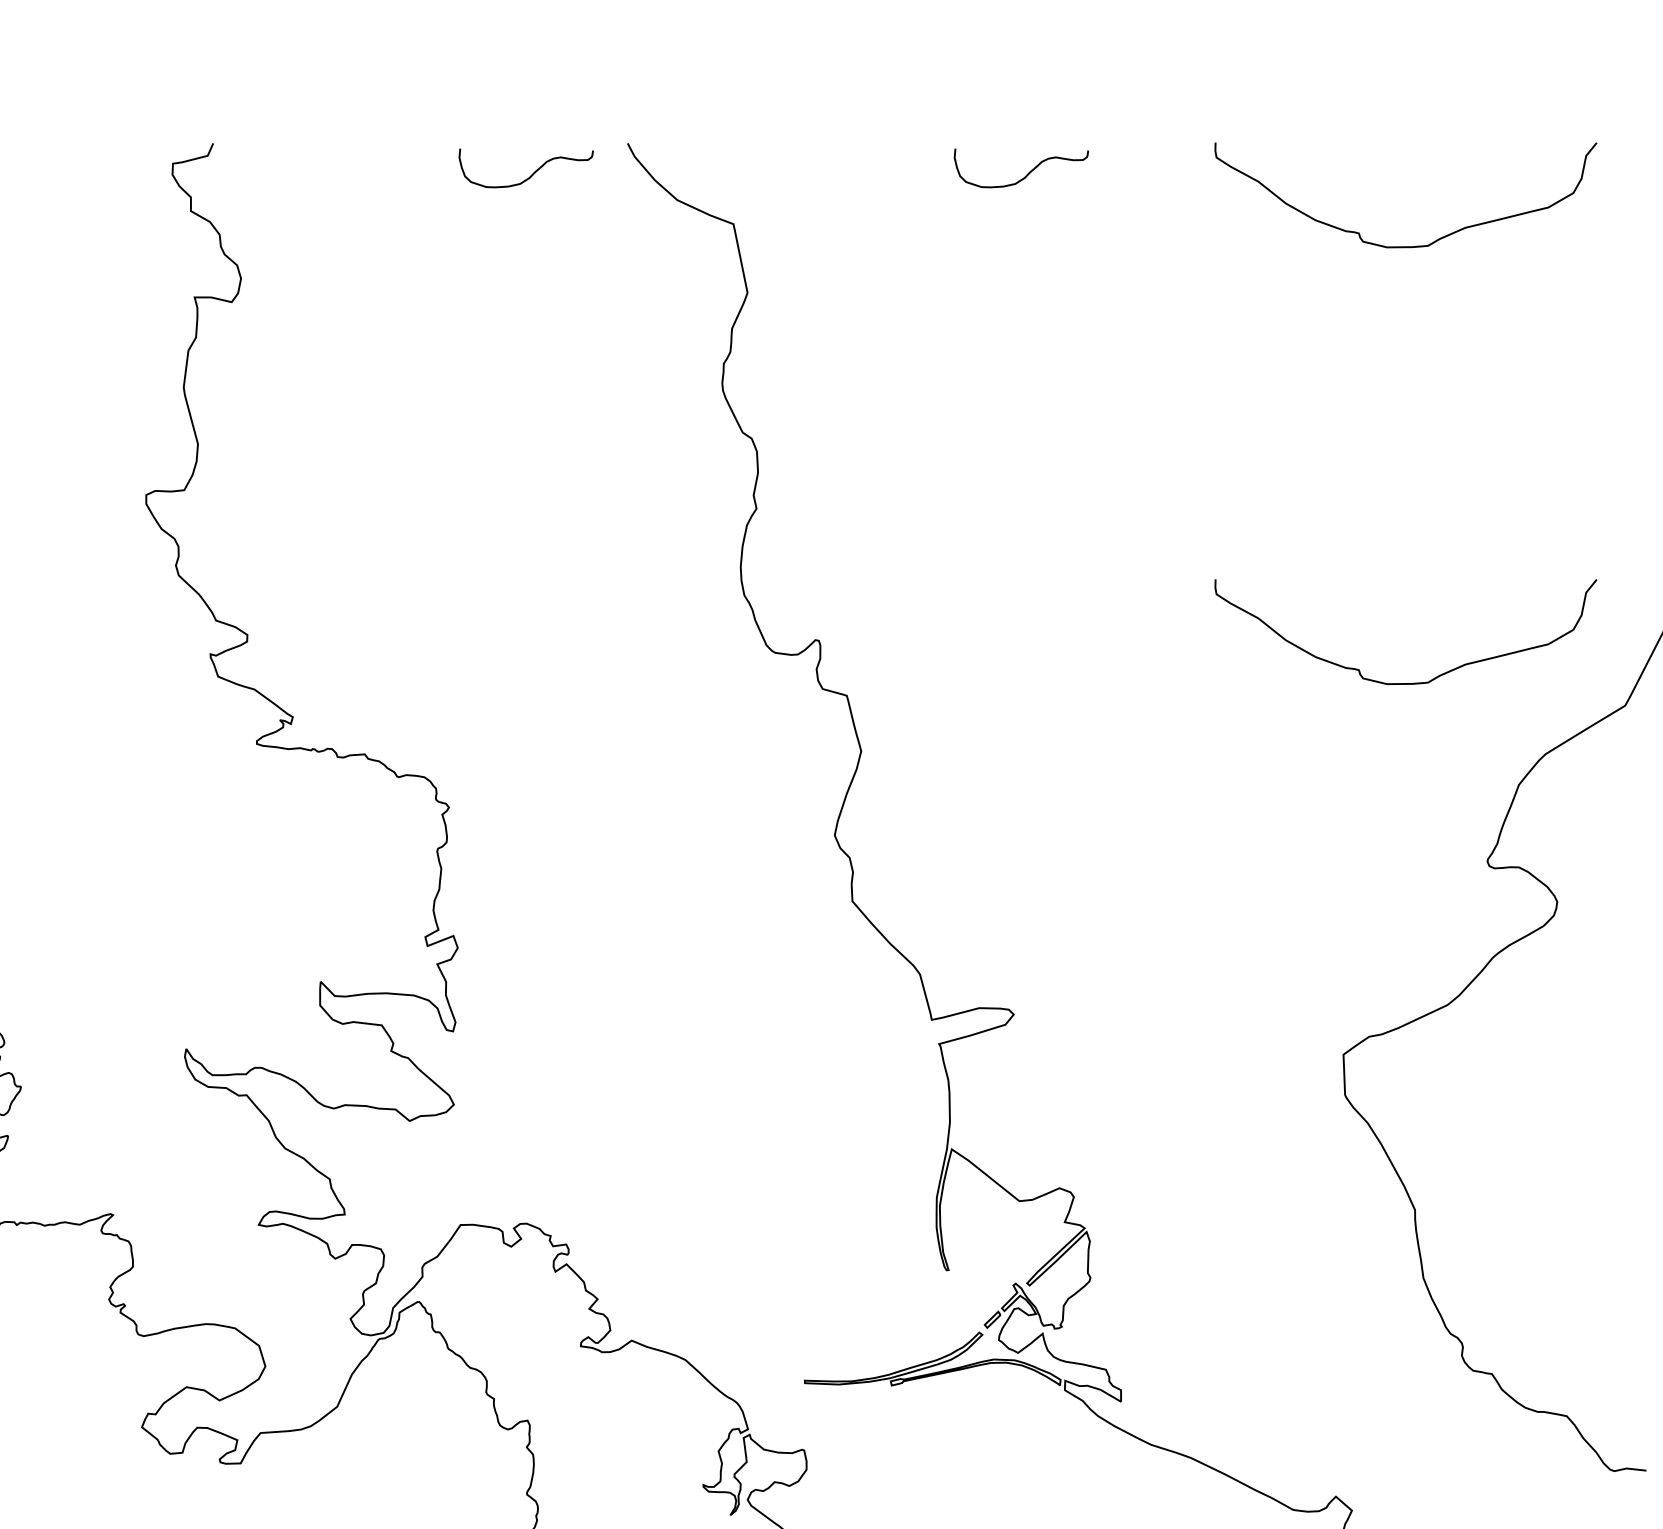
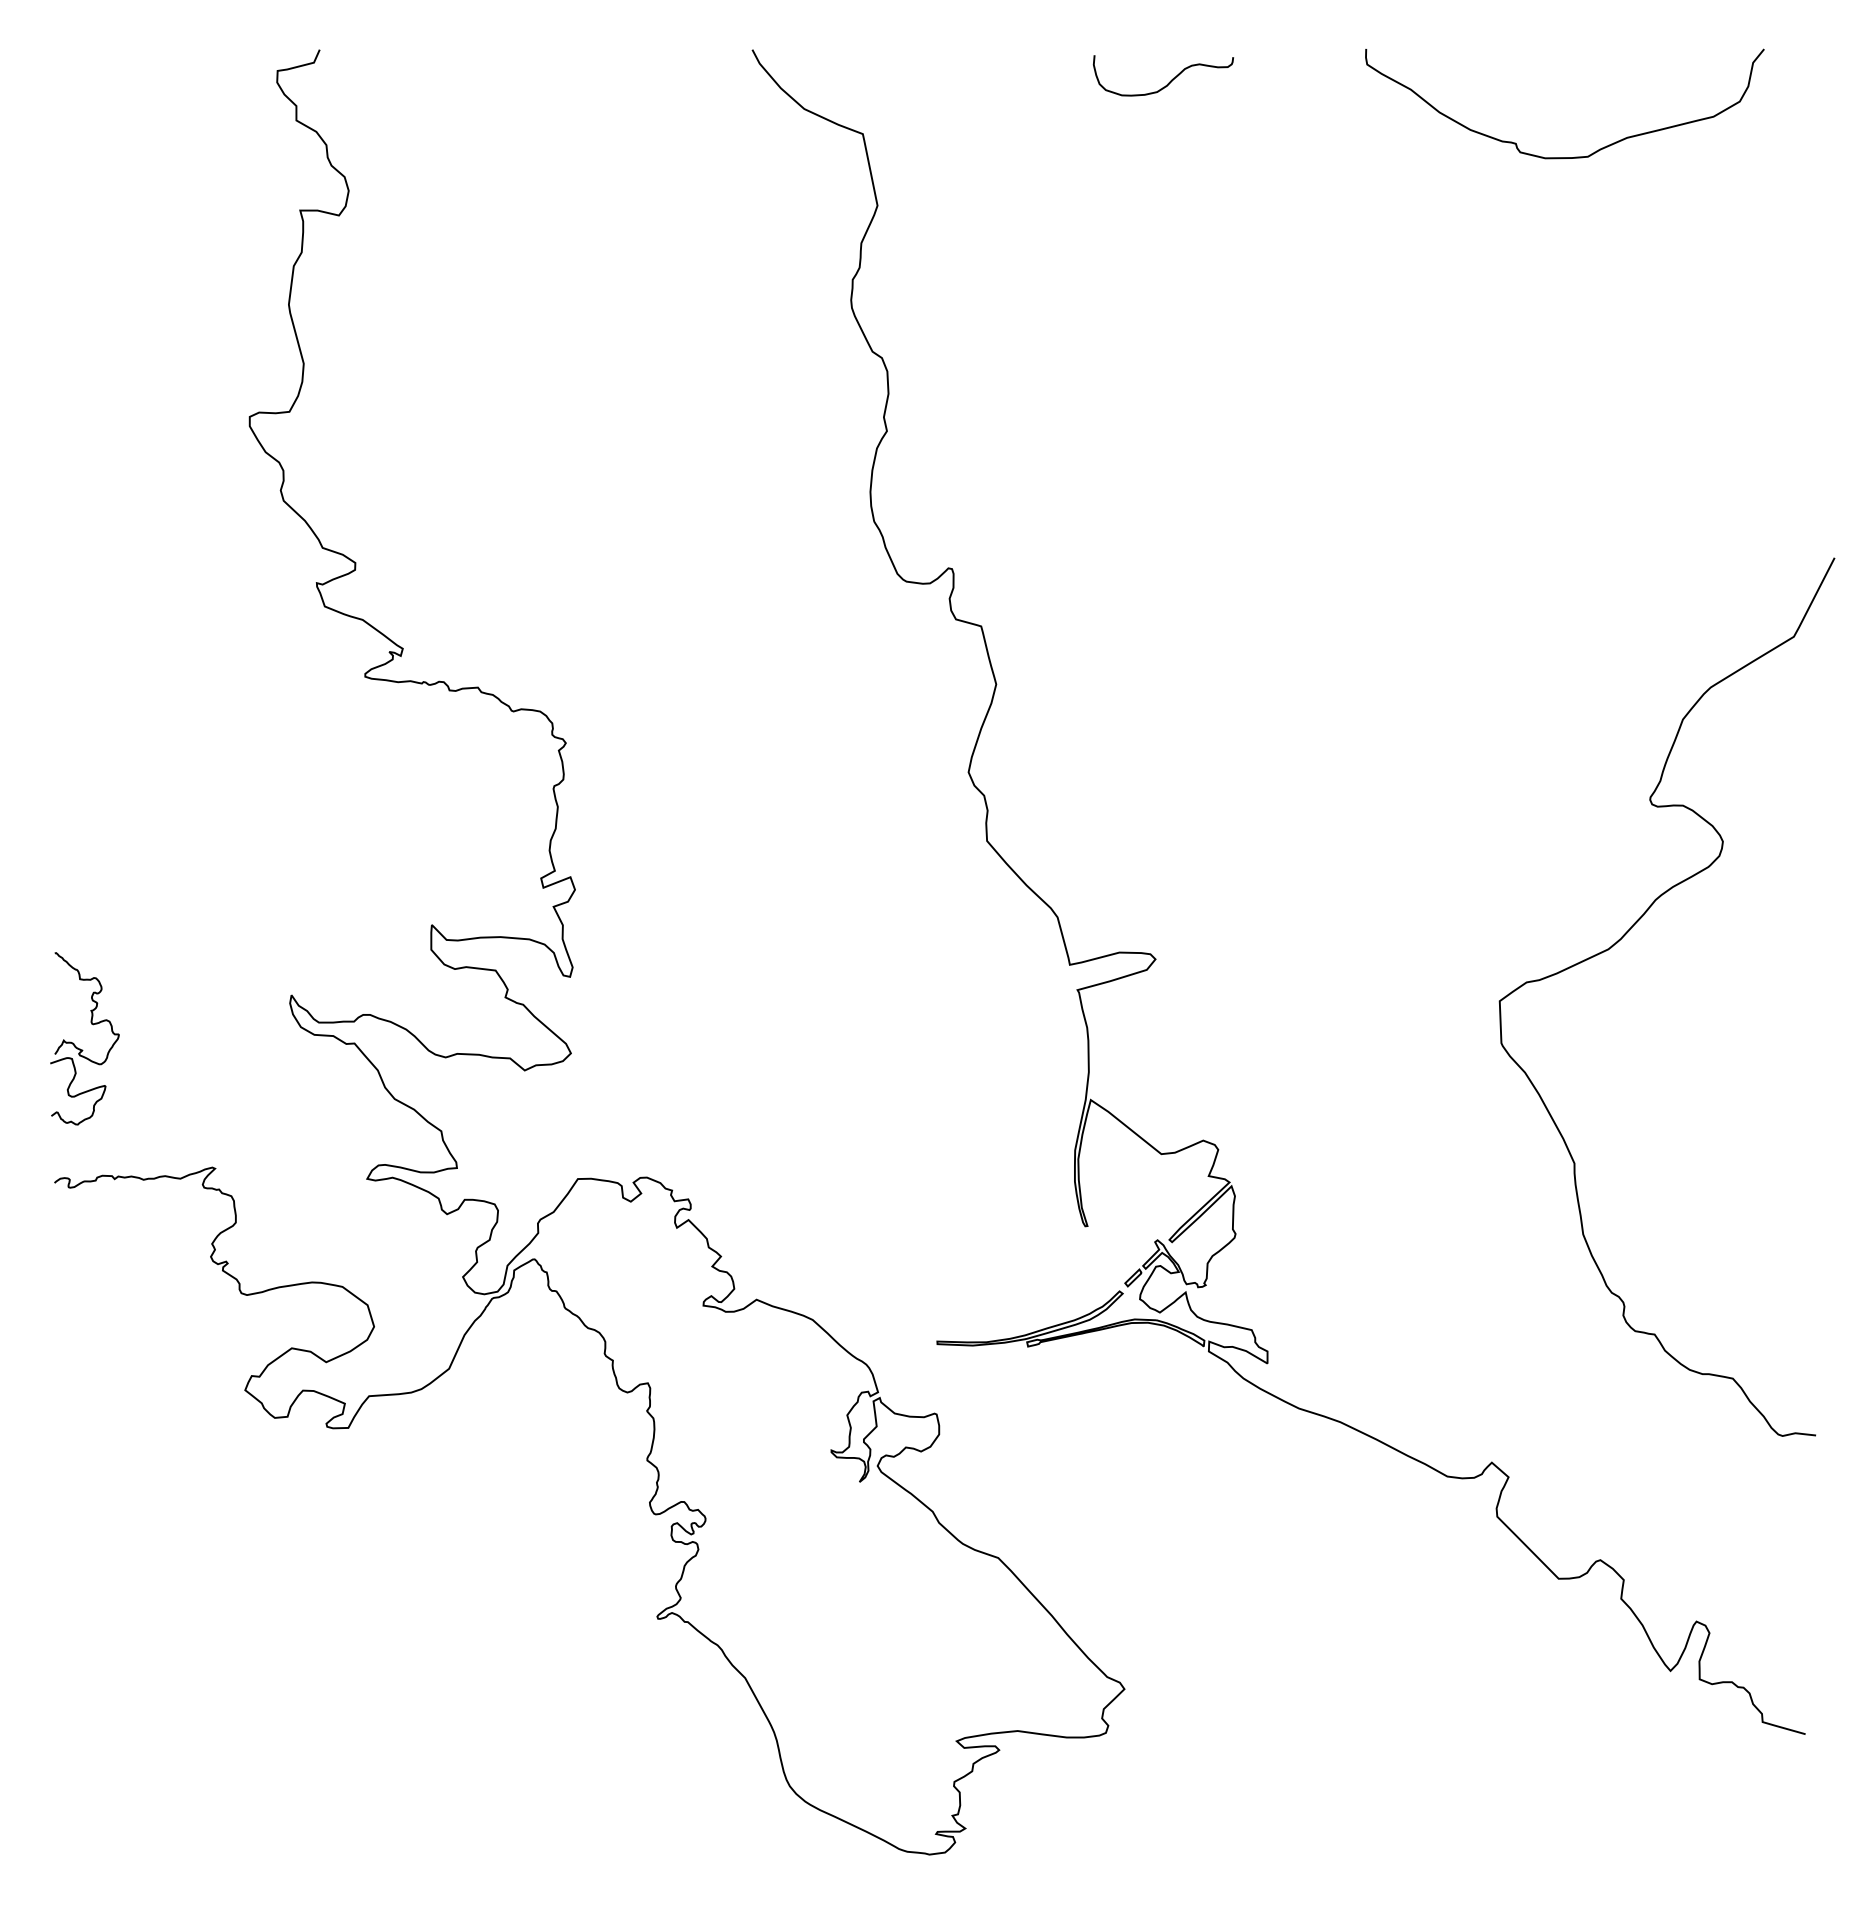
curve: (532, 173) -> (652, 81), removed
curve: (1405, 683) -> (1564, 613), removed

